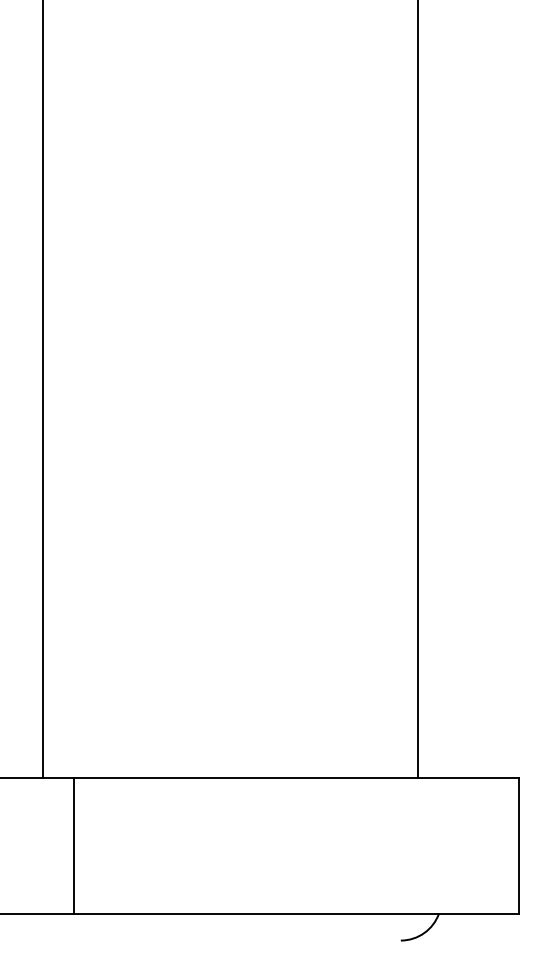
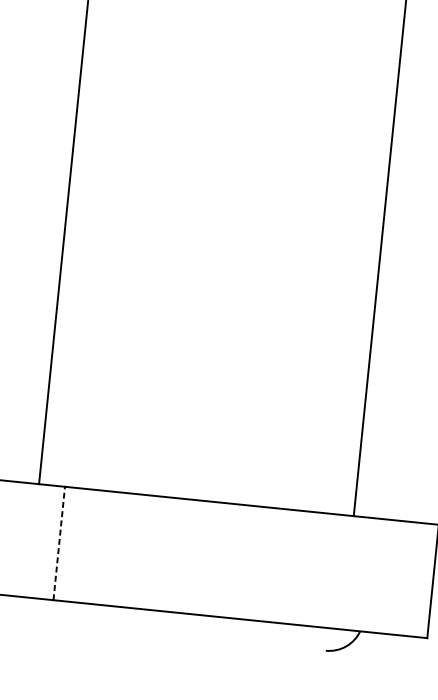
line: (73, 846) -> (59, 543), solid -> dashed

